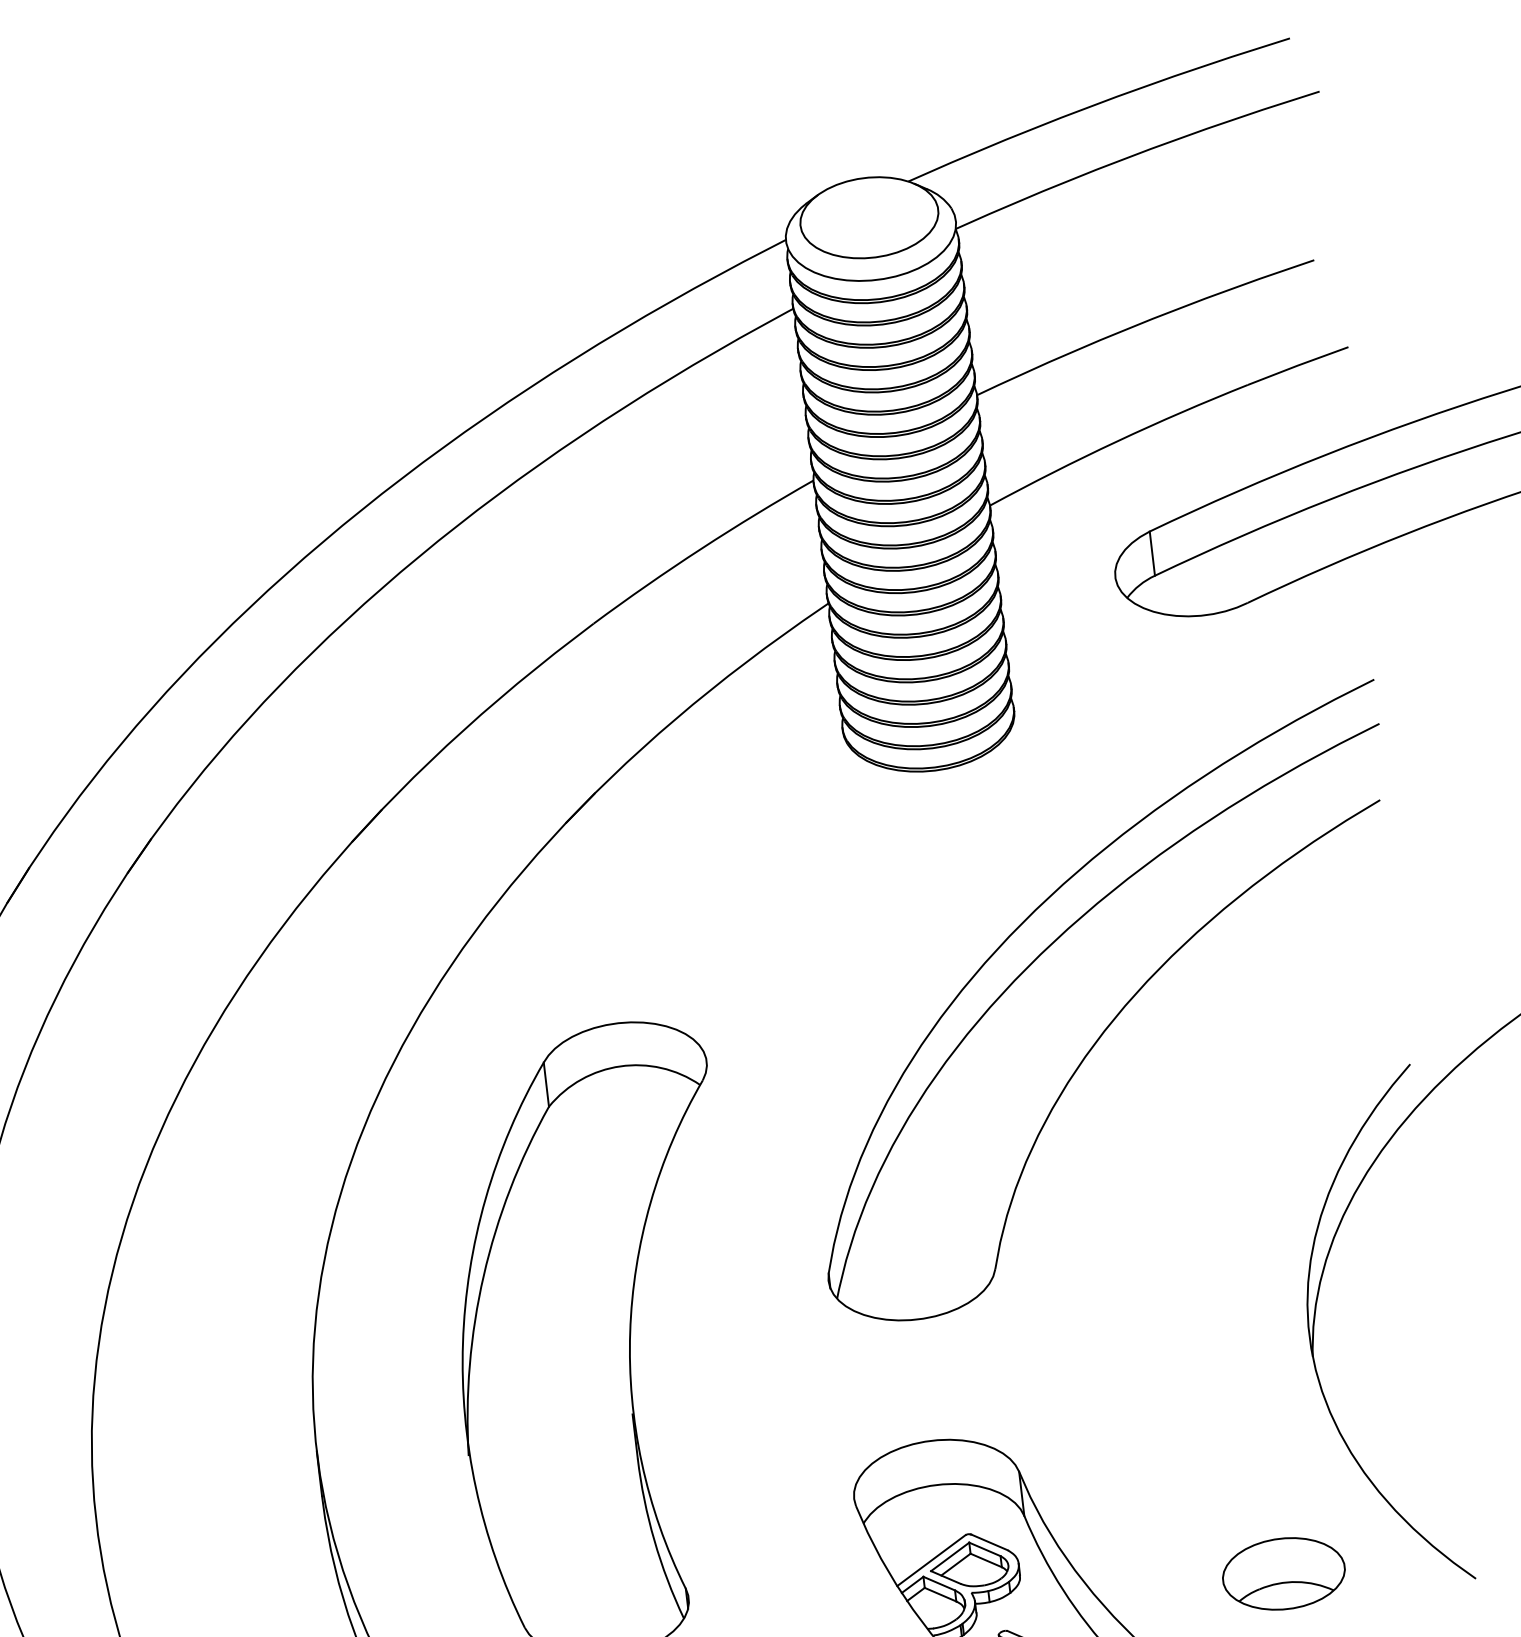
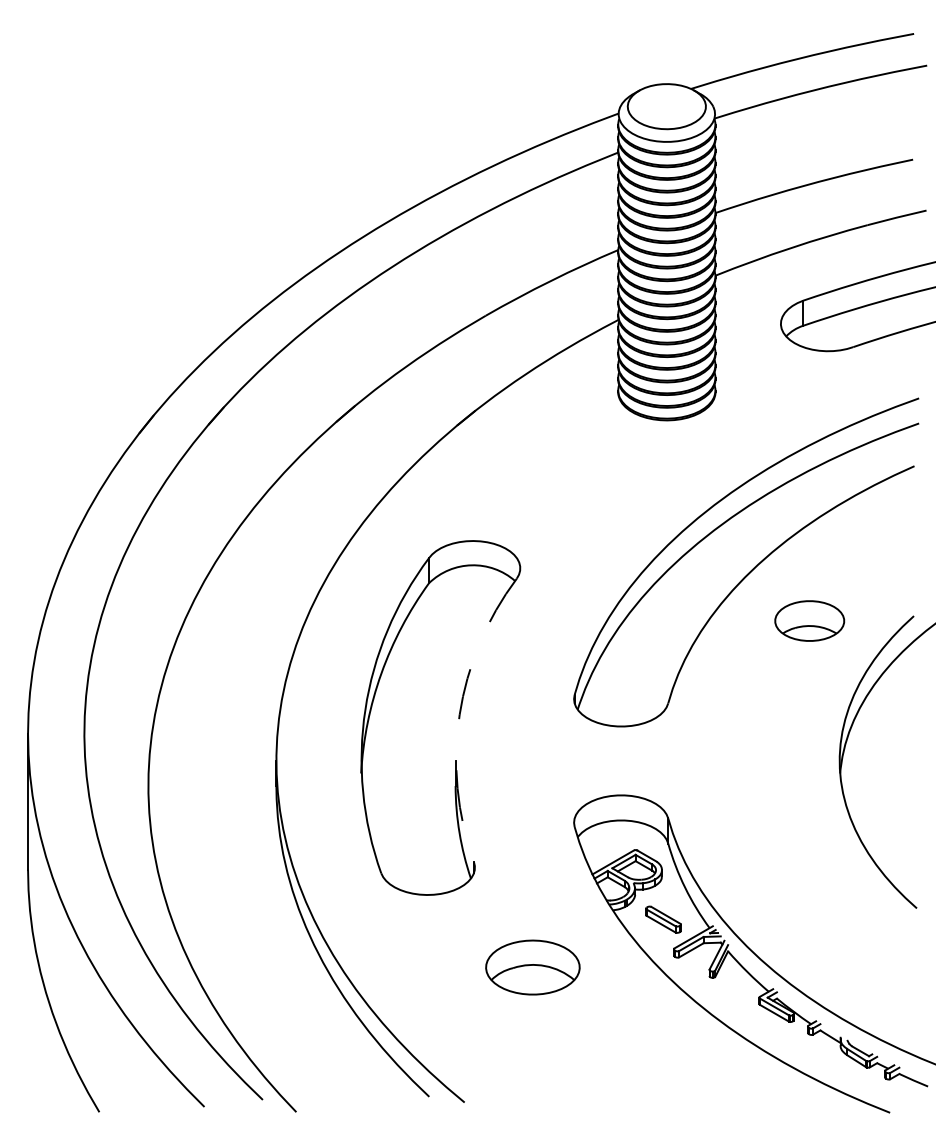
arc: (629, 1331) -> (459, 714), solid -> dashed
part: (1283, 1572) -> (809, 620), moved

